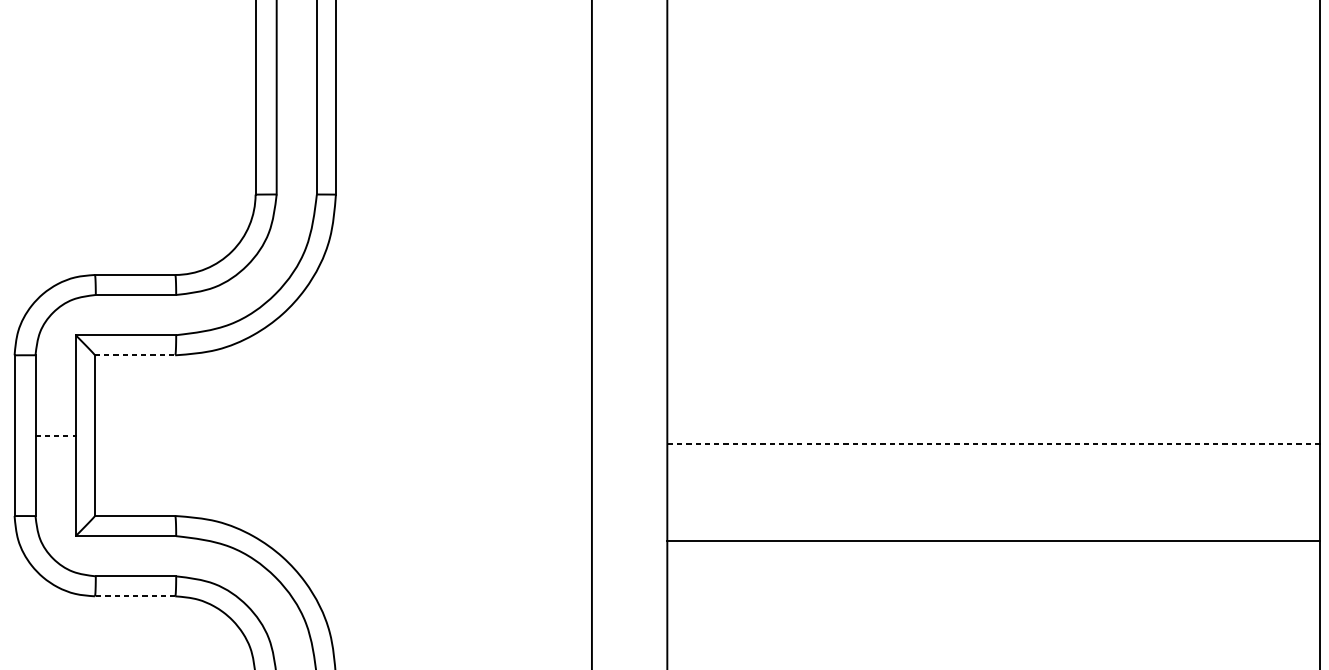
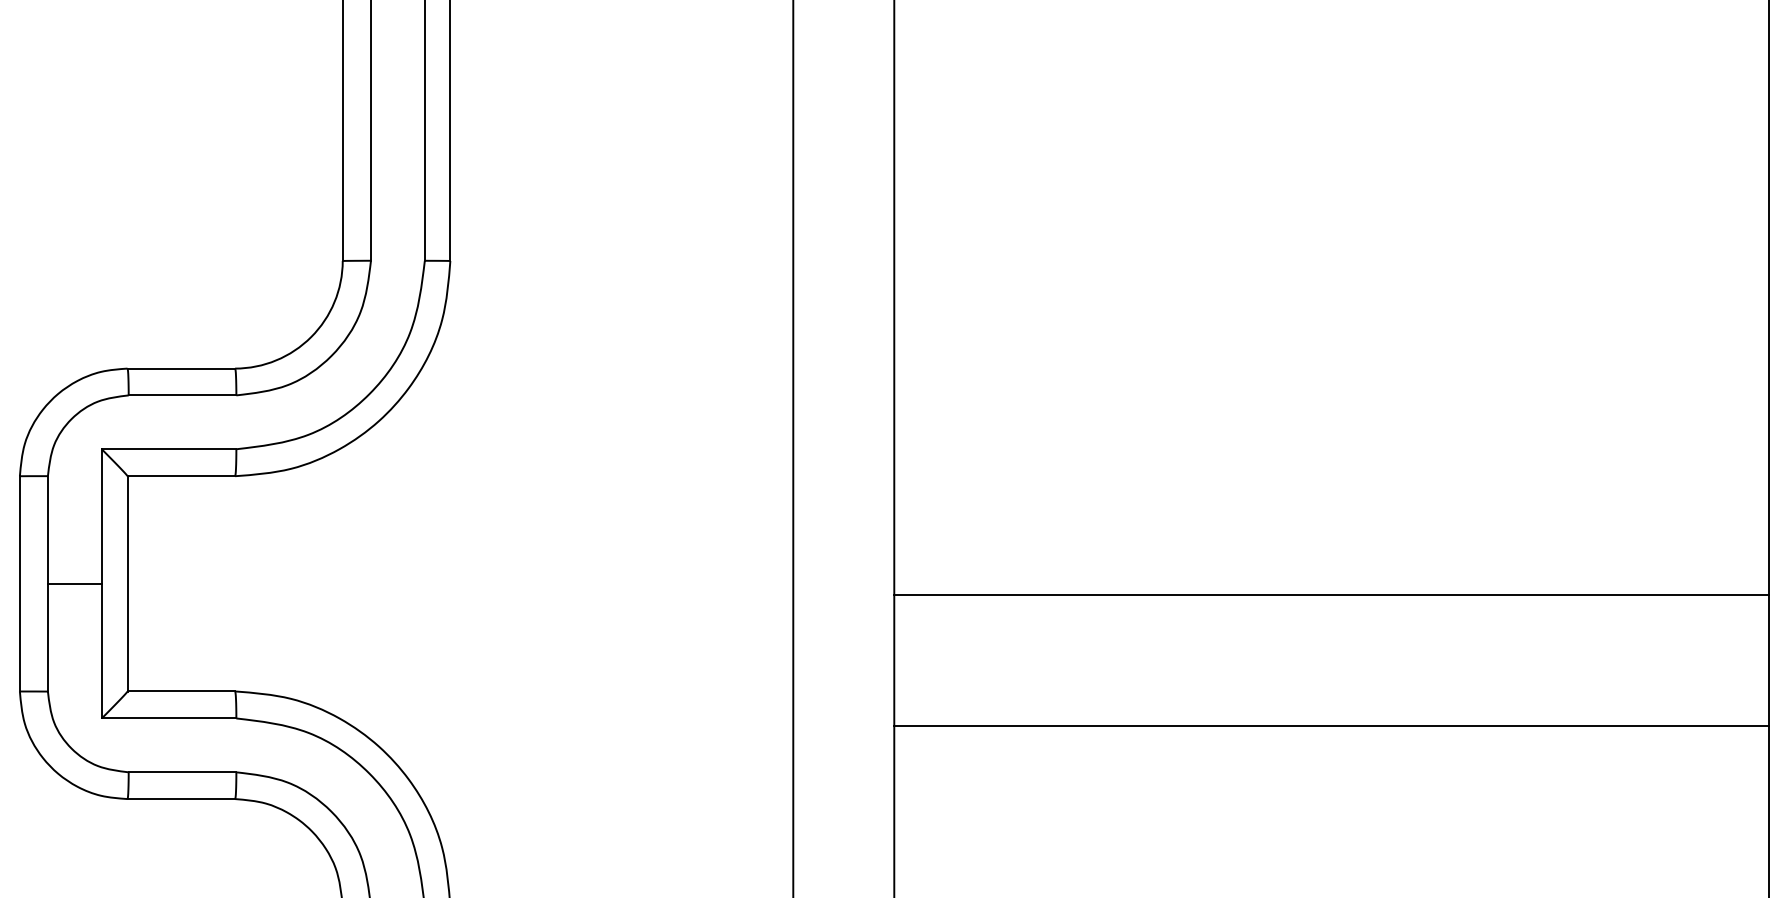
line: (135, 355) -> (181, 476), dashed -> solid
line: (55, 435) -> (74, 583), dashed -> solid
line: (992, 443) -> (1330, 594), dashed -> solid
line: (135, 596) -> (181, 799), dashed -> solid

